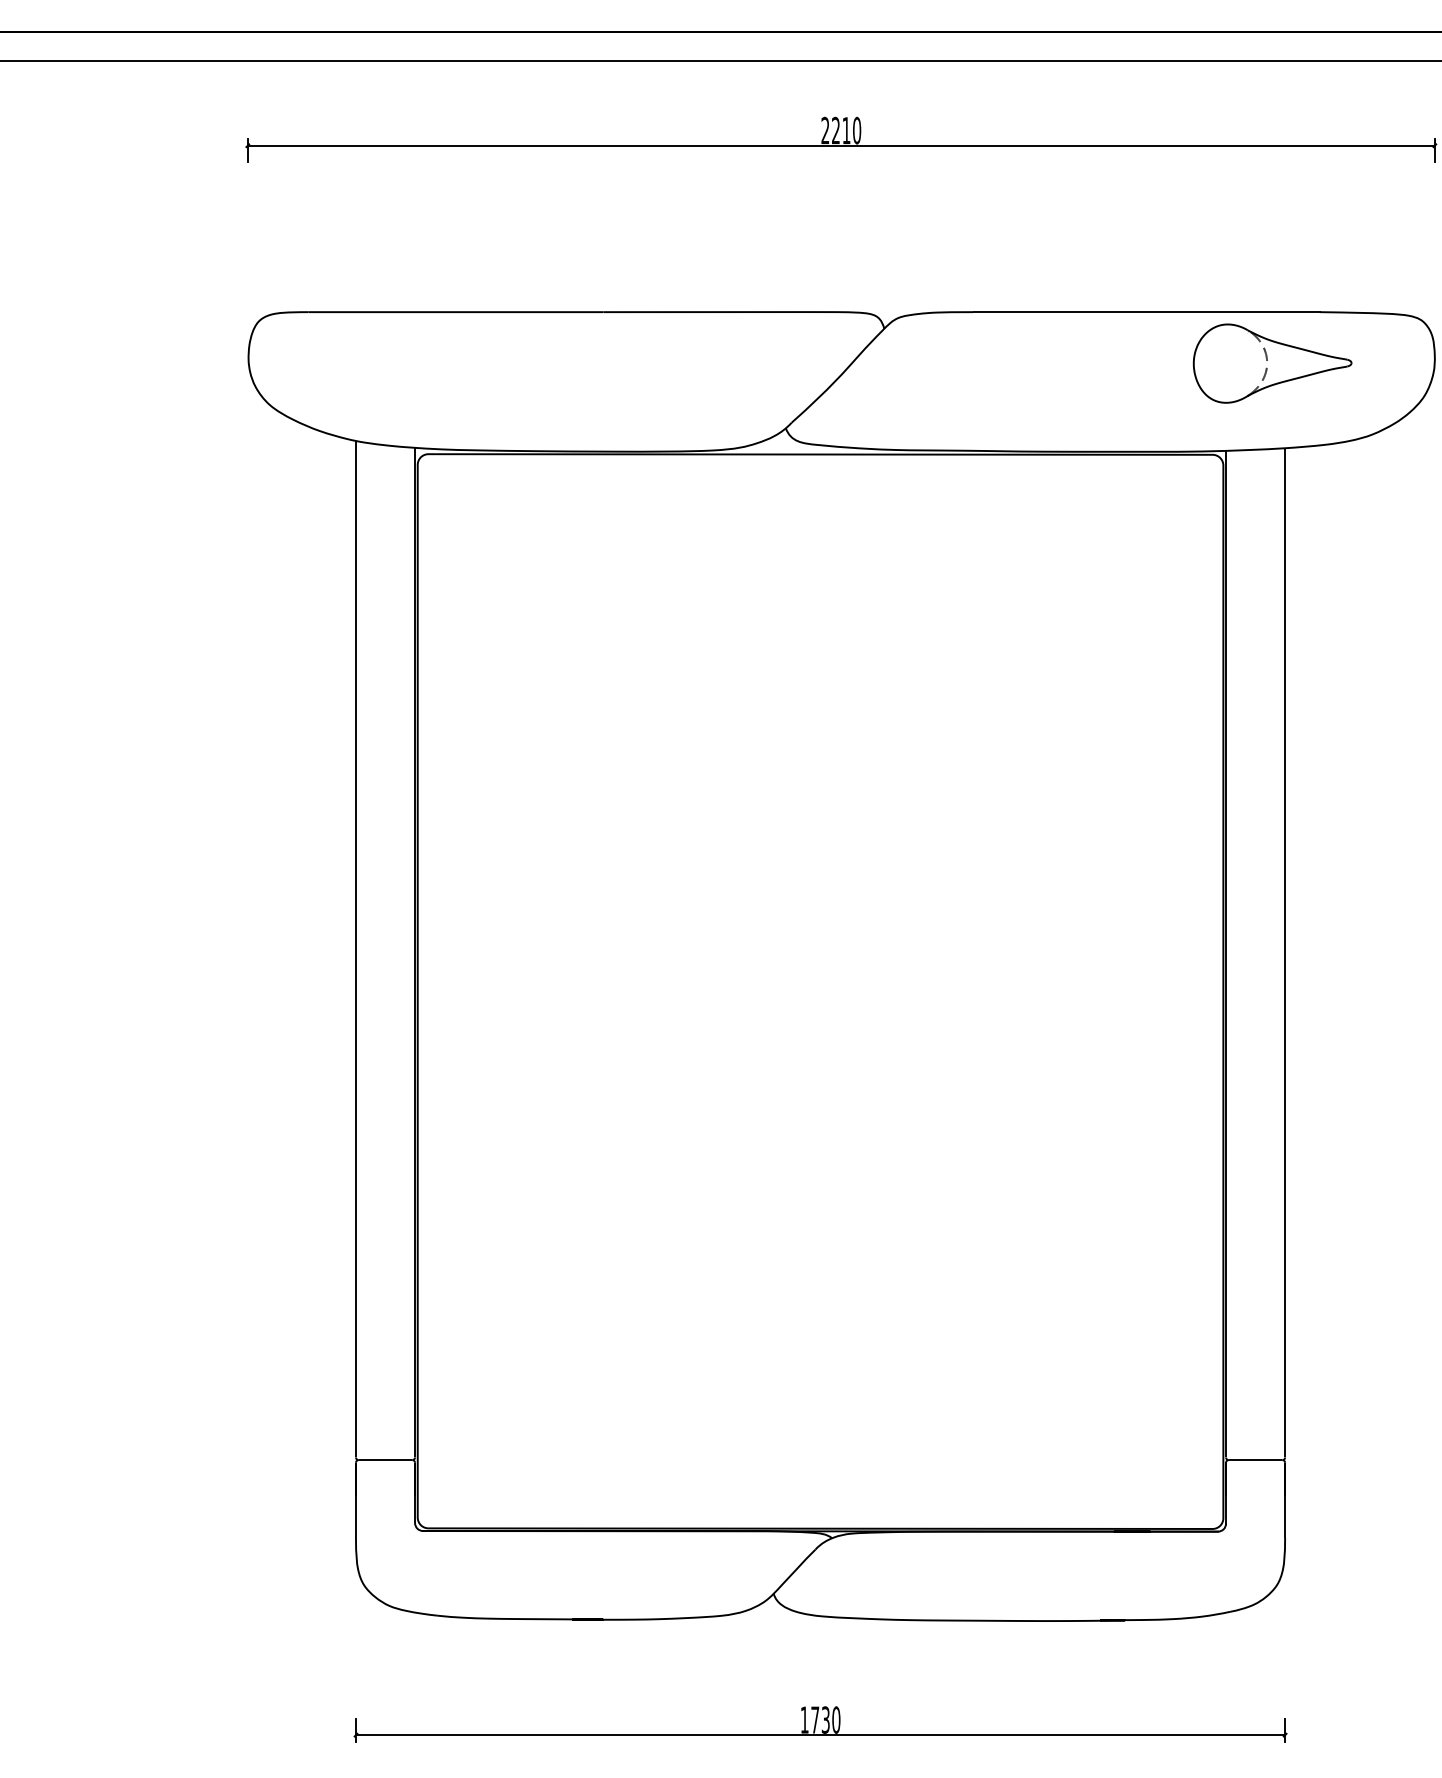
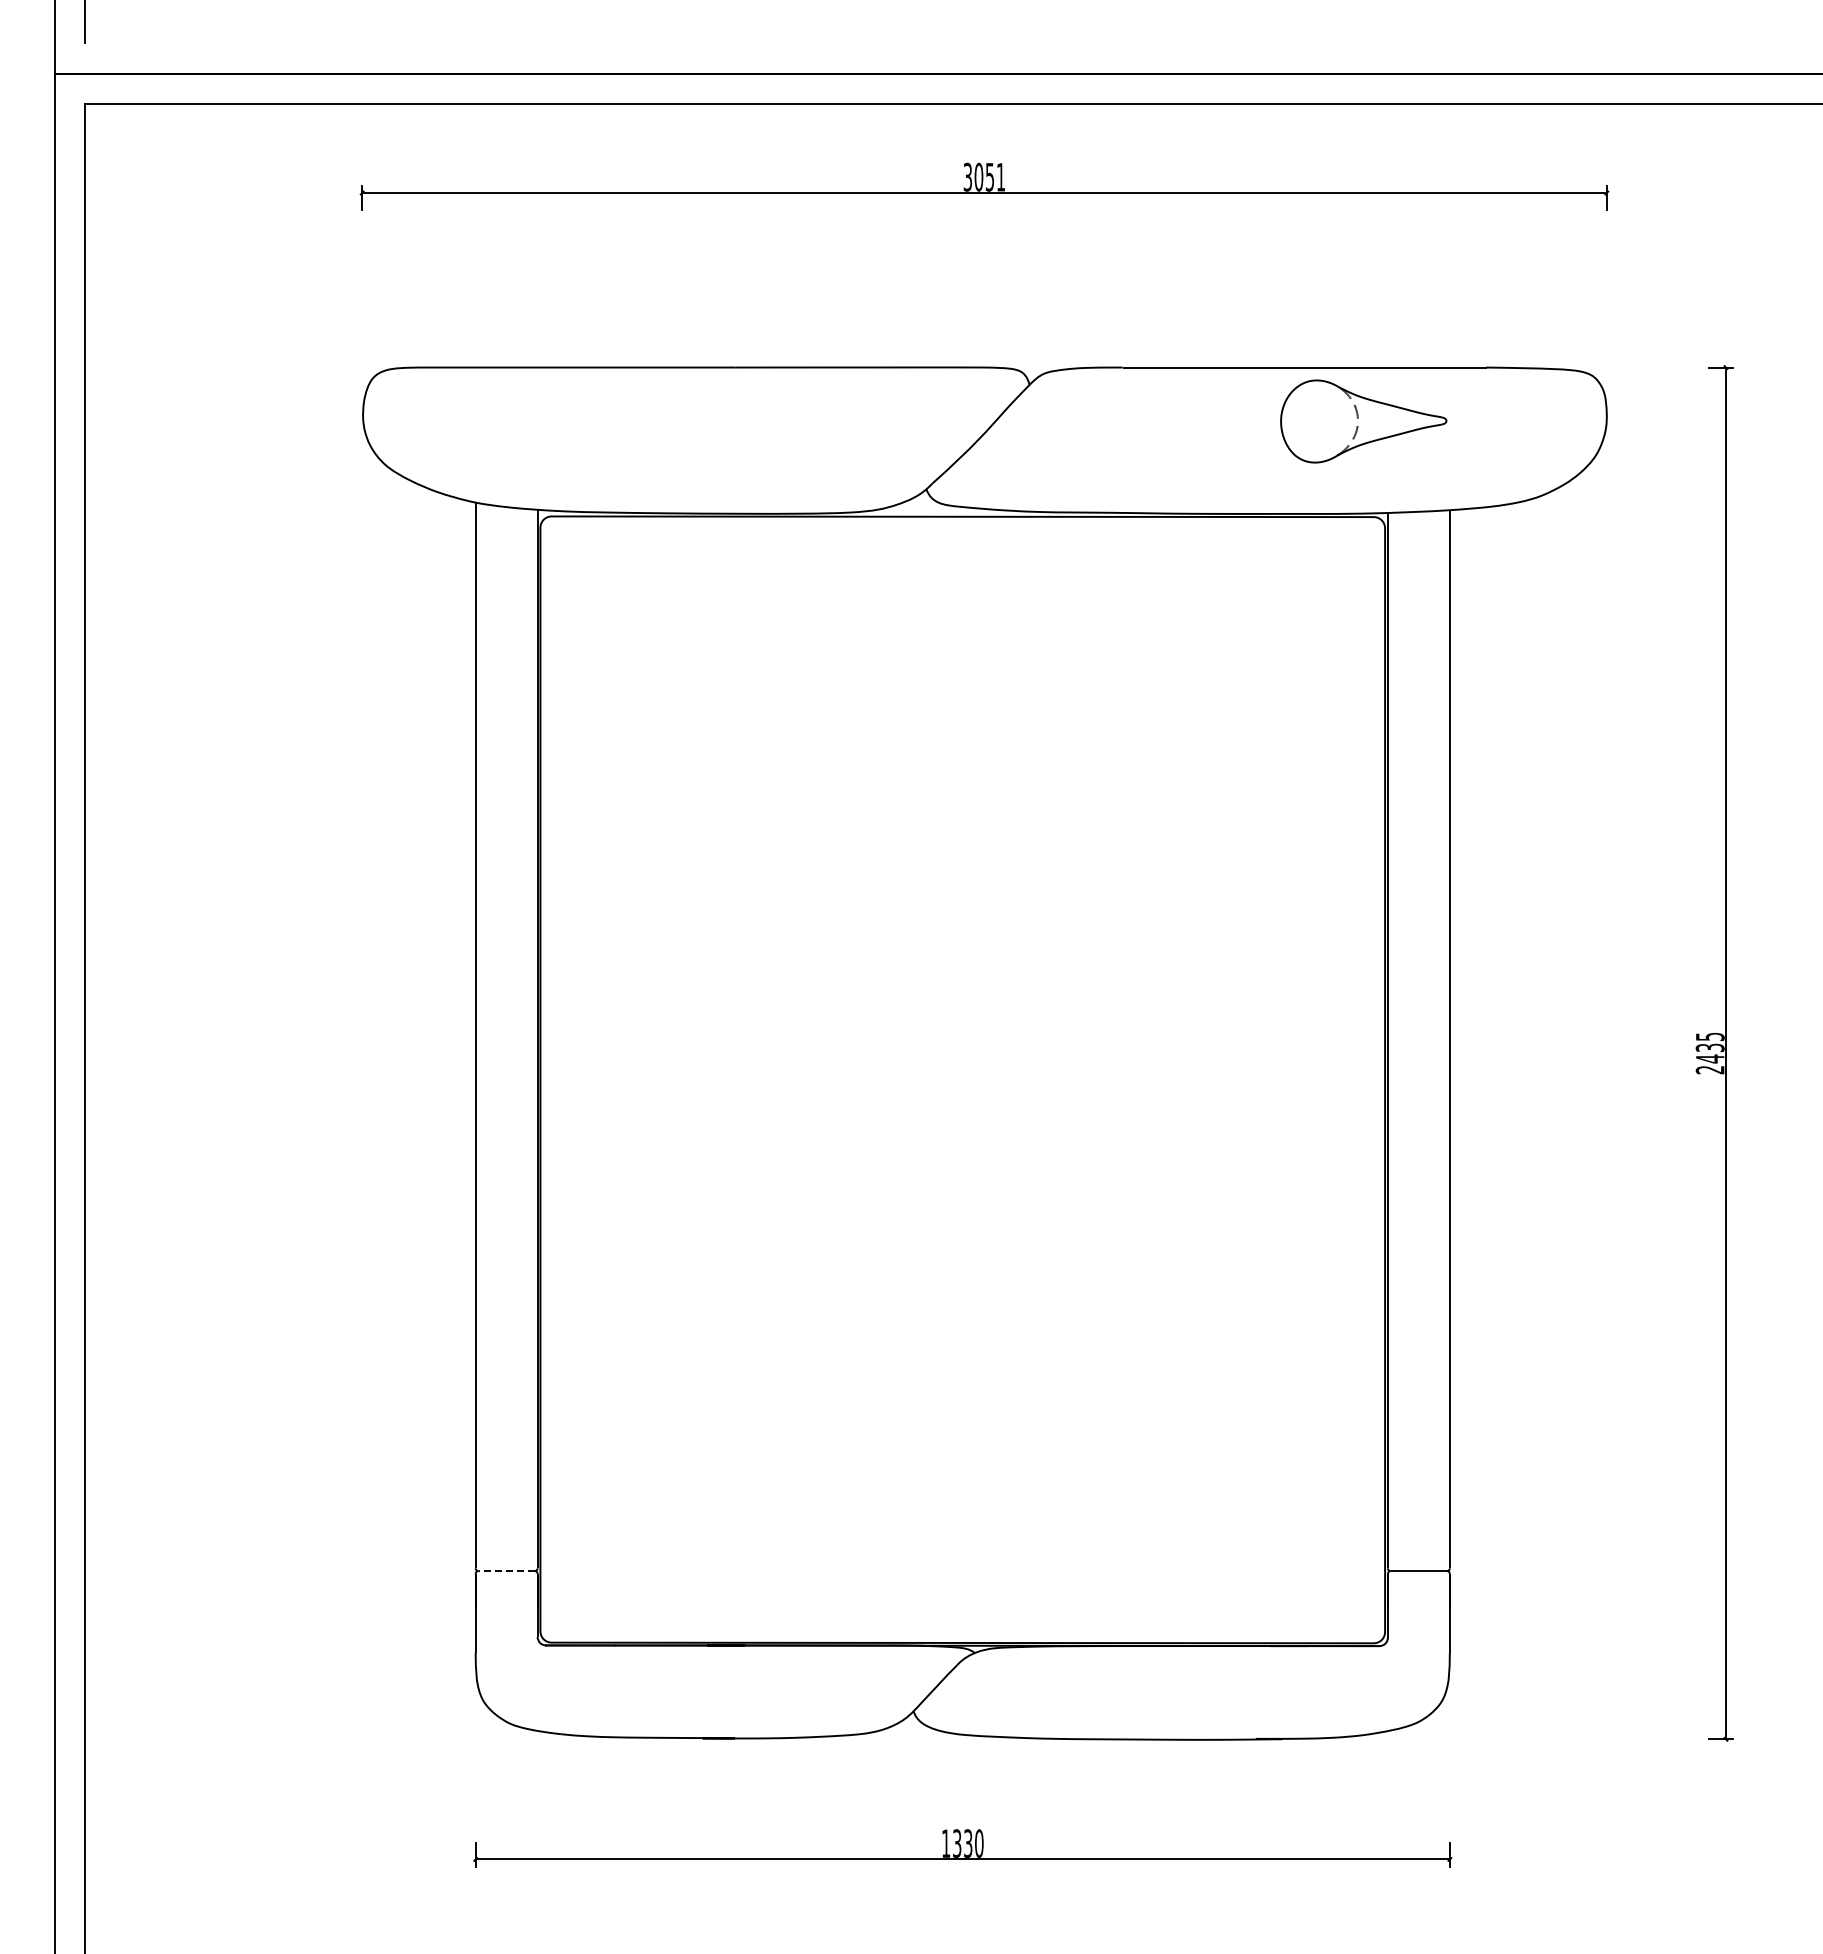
text: (841, 129) -> (984, 176), 2210 -> 3051
part: (1272, 363) -> (1363, 421), moved
line: (385, 1460) -> (506, 1571), solid -> dashed
text: (815, 1719) -> (957, 1843), 1730 -> 1330

